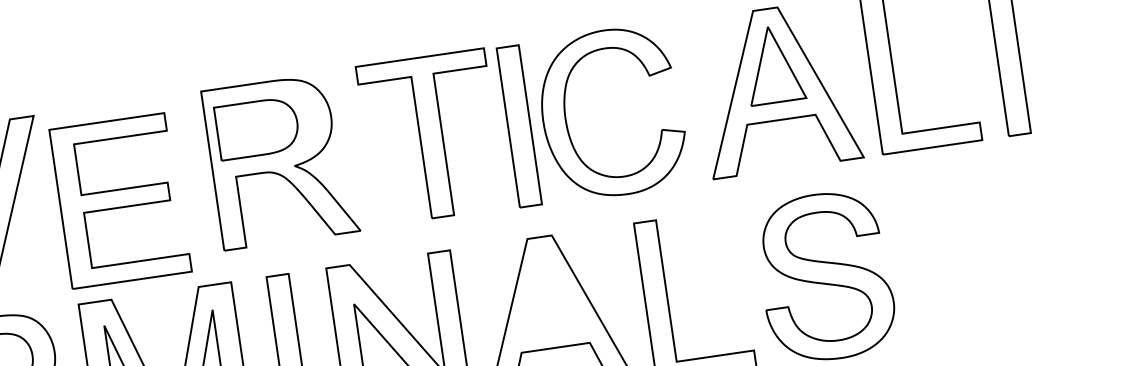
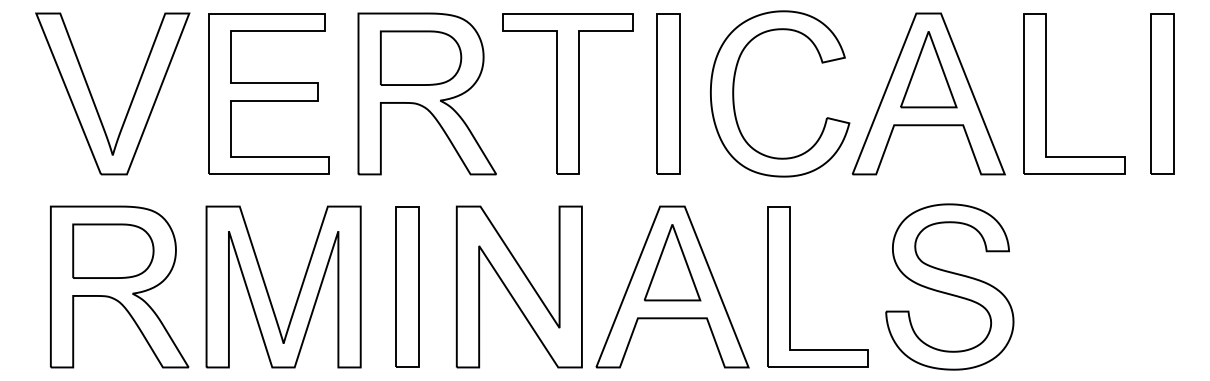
part: (566, 119) -> (734, 93), moved
part: (257, 127) -> (421, 57), moved
part: (431, 136) -> (567, 93), moved
part: (119, 200) -> (268, 93), moved
part: (547, 292) -> (672, 262), added

